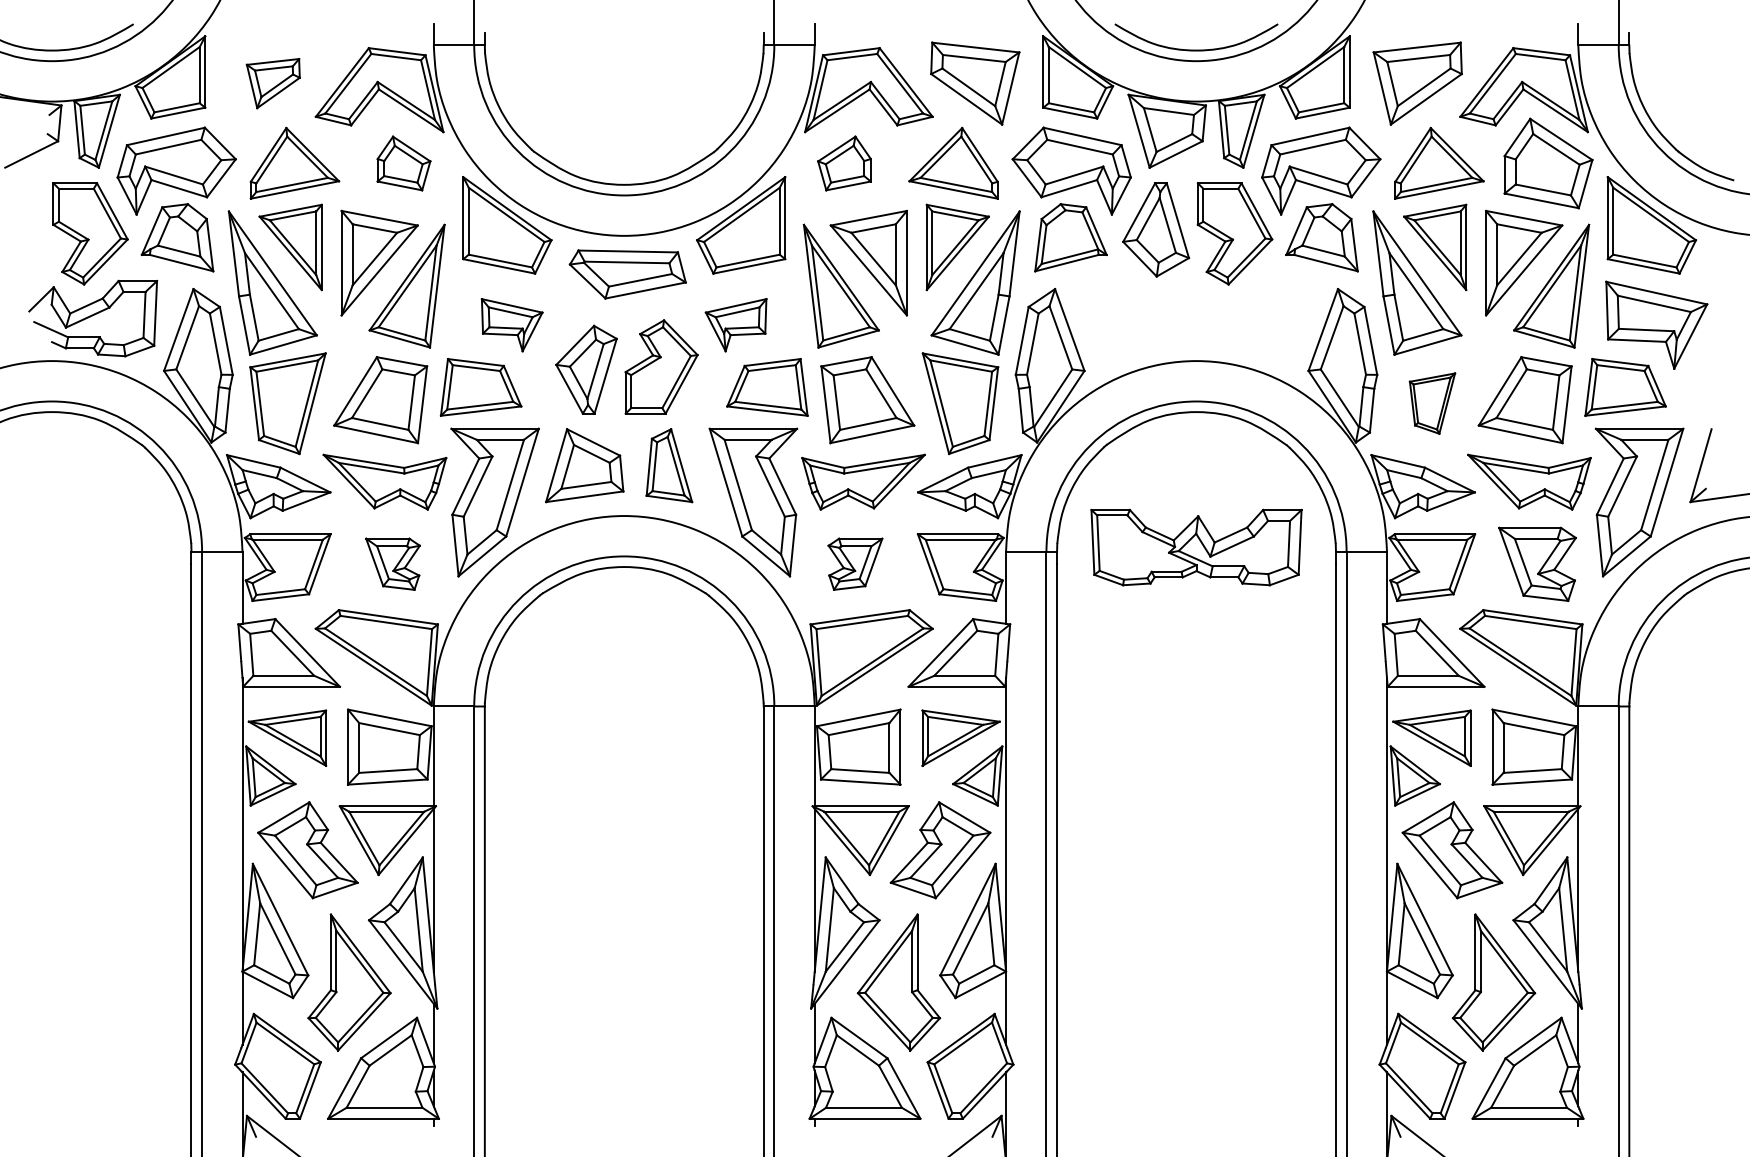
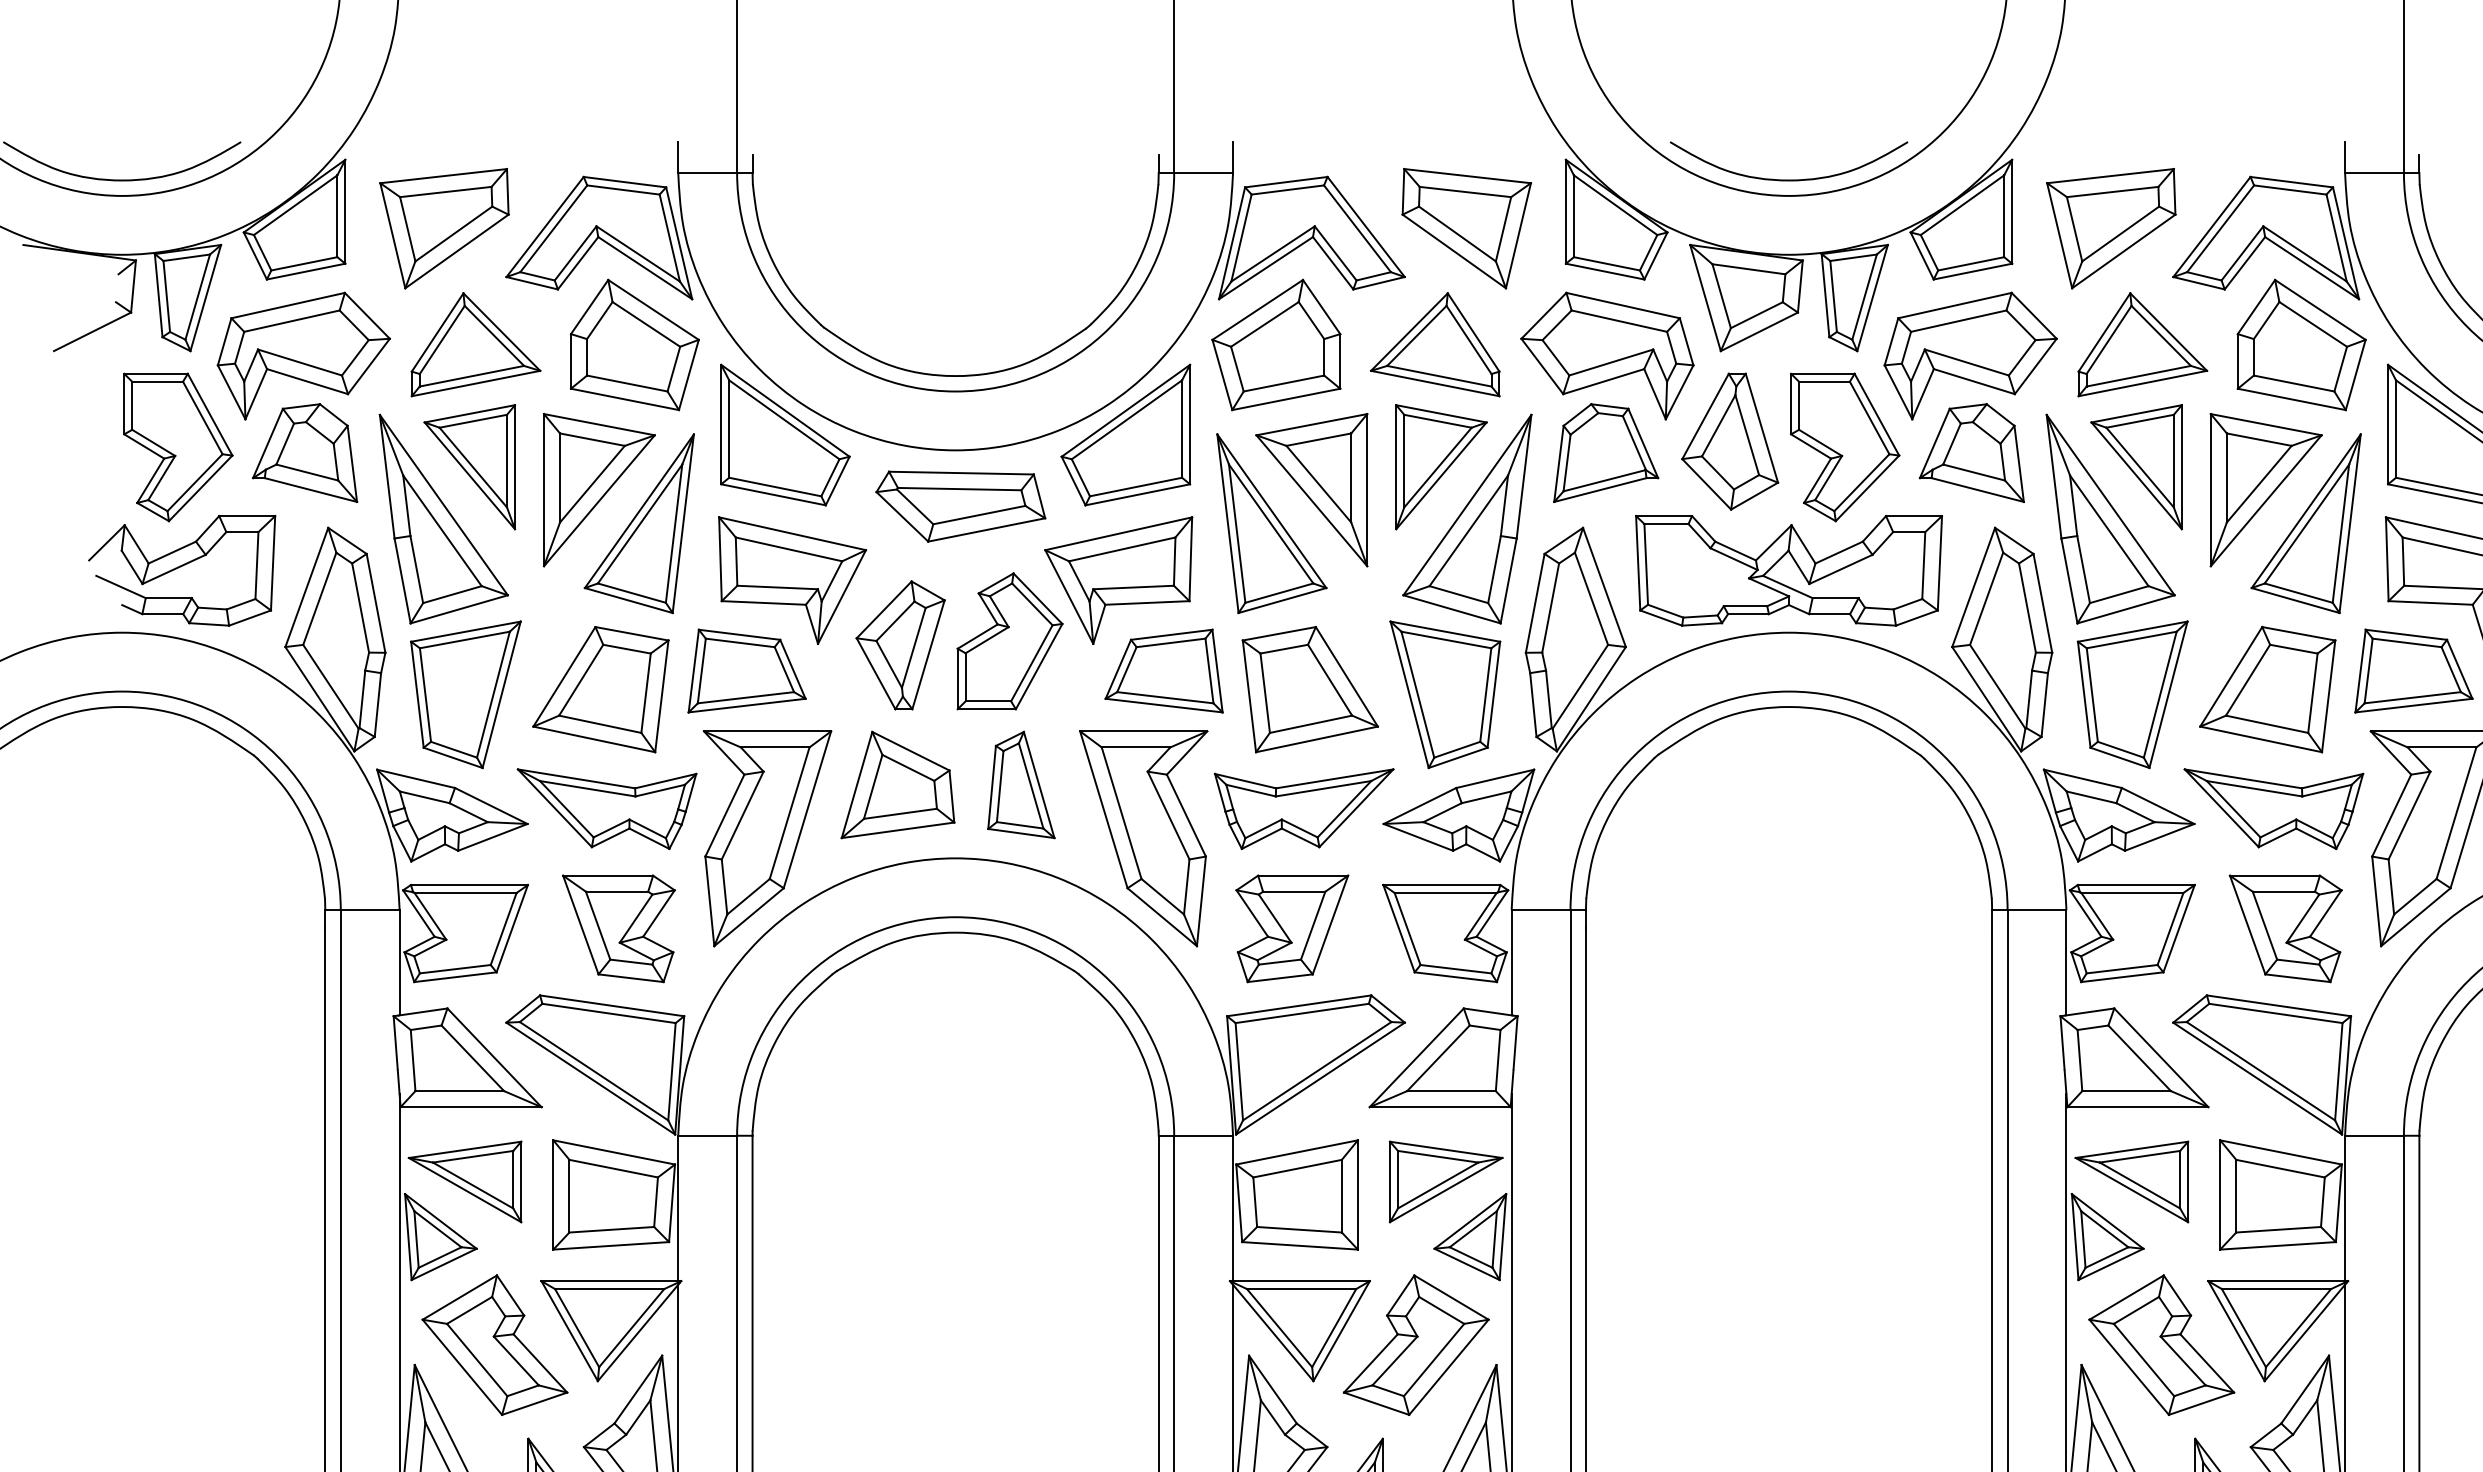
part: (273, 83) -> (444, 228), size x1.67
part: (403, 163) -> (634, 344), size x1.67
part: (844, 163) -> (1276, 344), size x1.67
part: (511, 324) -> (791, 579), size x1.67
part: (735, 324) -> (1117, 579), size x1.67
part: (1432, 403) -> (2132, 694), size x1.67
part: (1196, 547) -> (1789, 570), moved
part: (392, 563) -> (618, 927), size x1.43
part: (855, 563) -> (1292, 927), size x1.43

